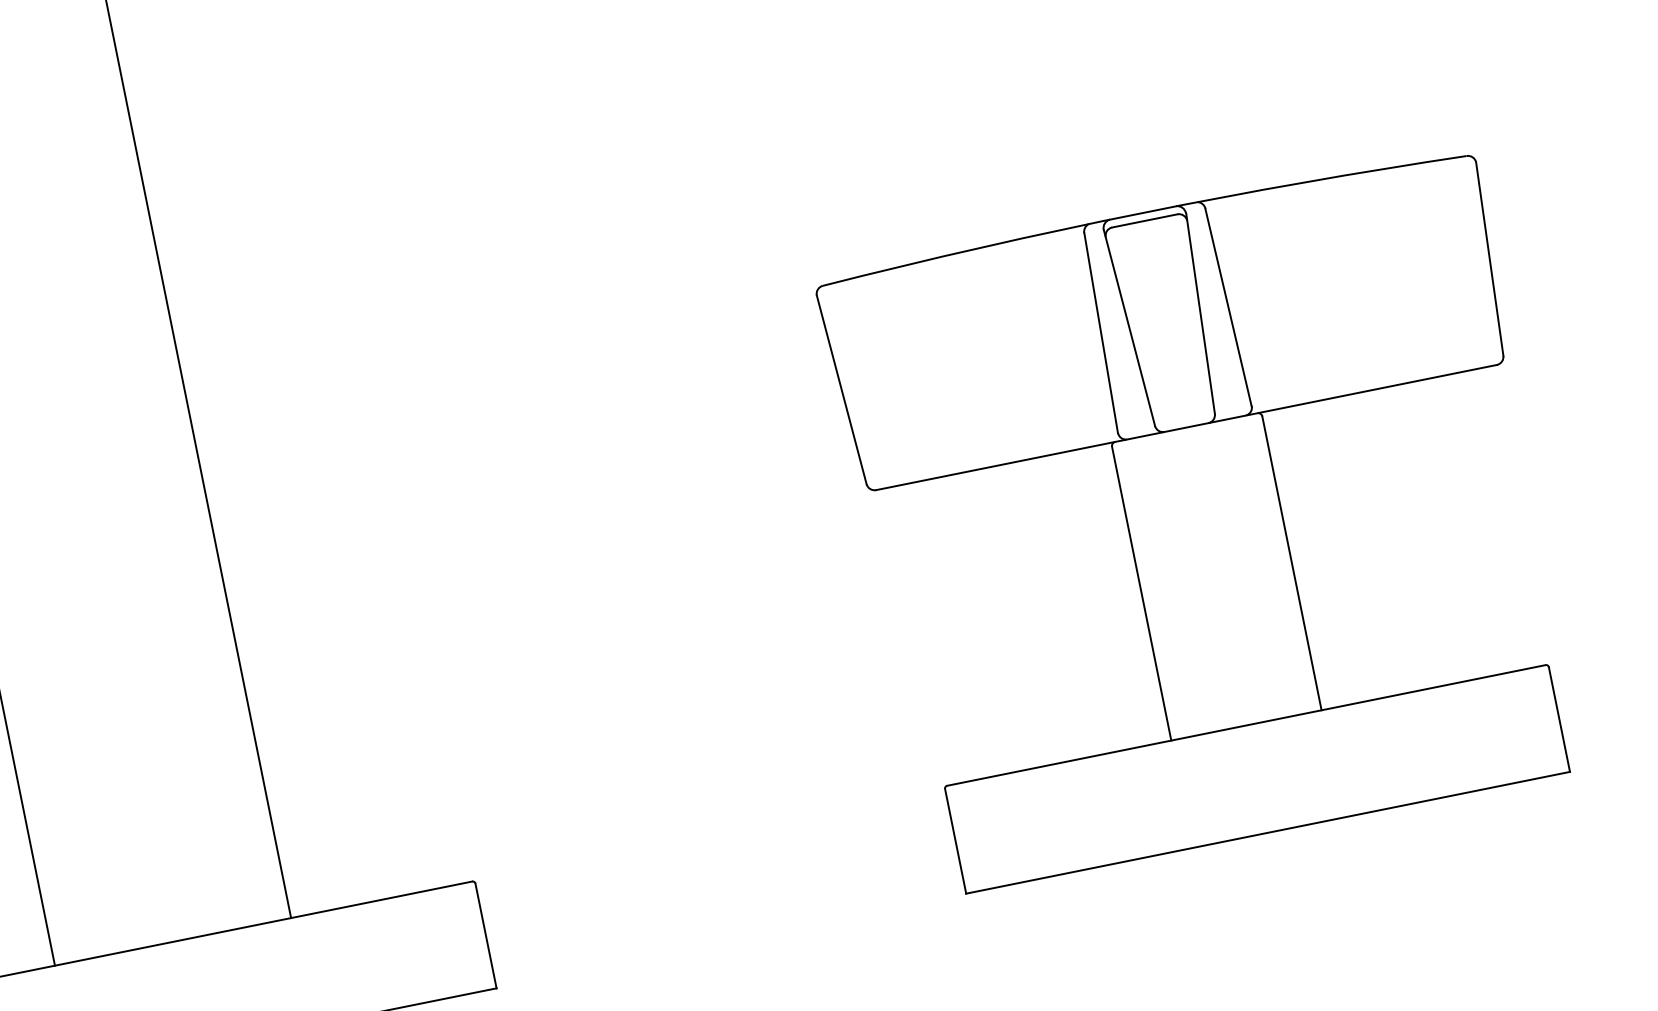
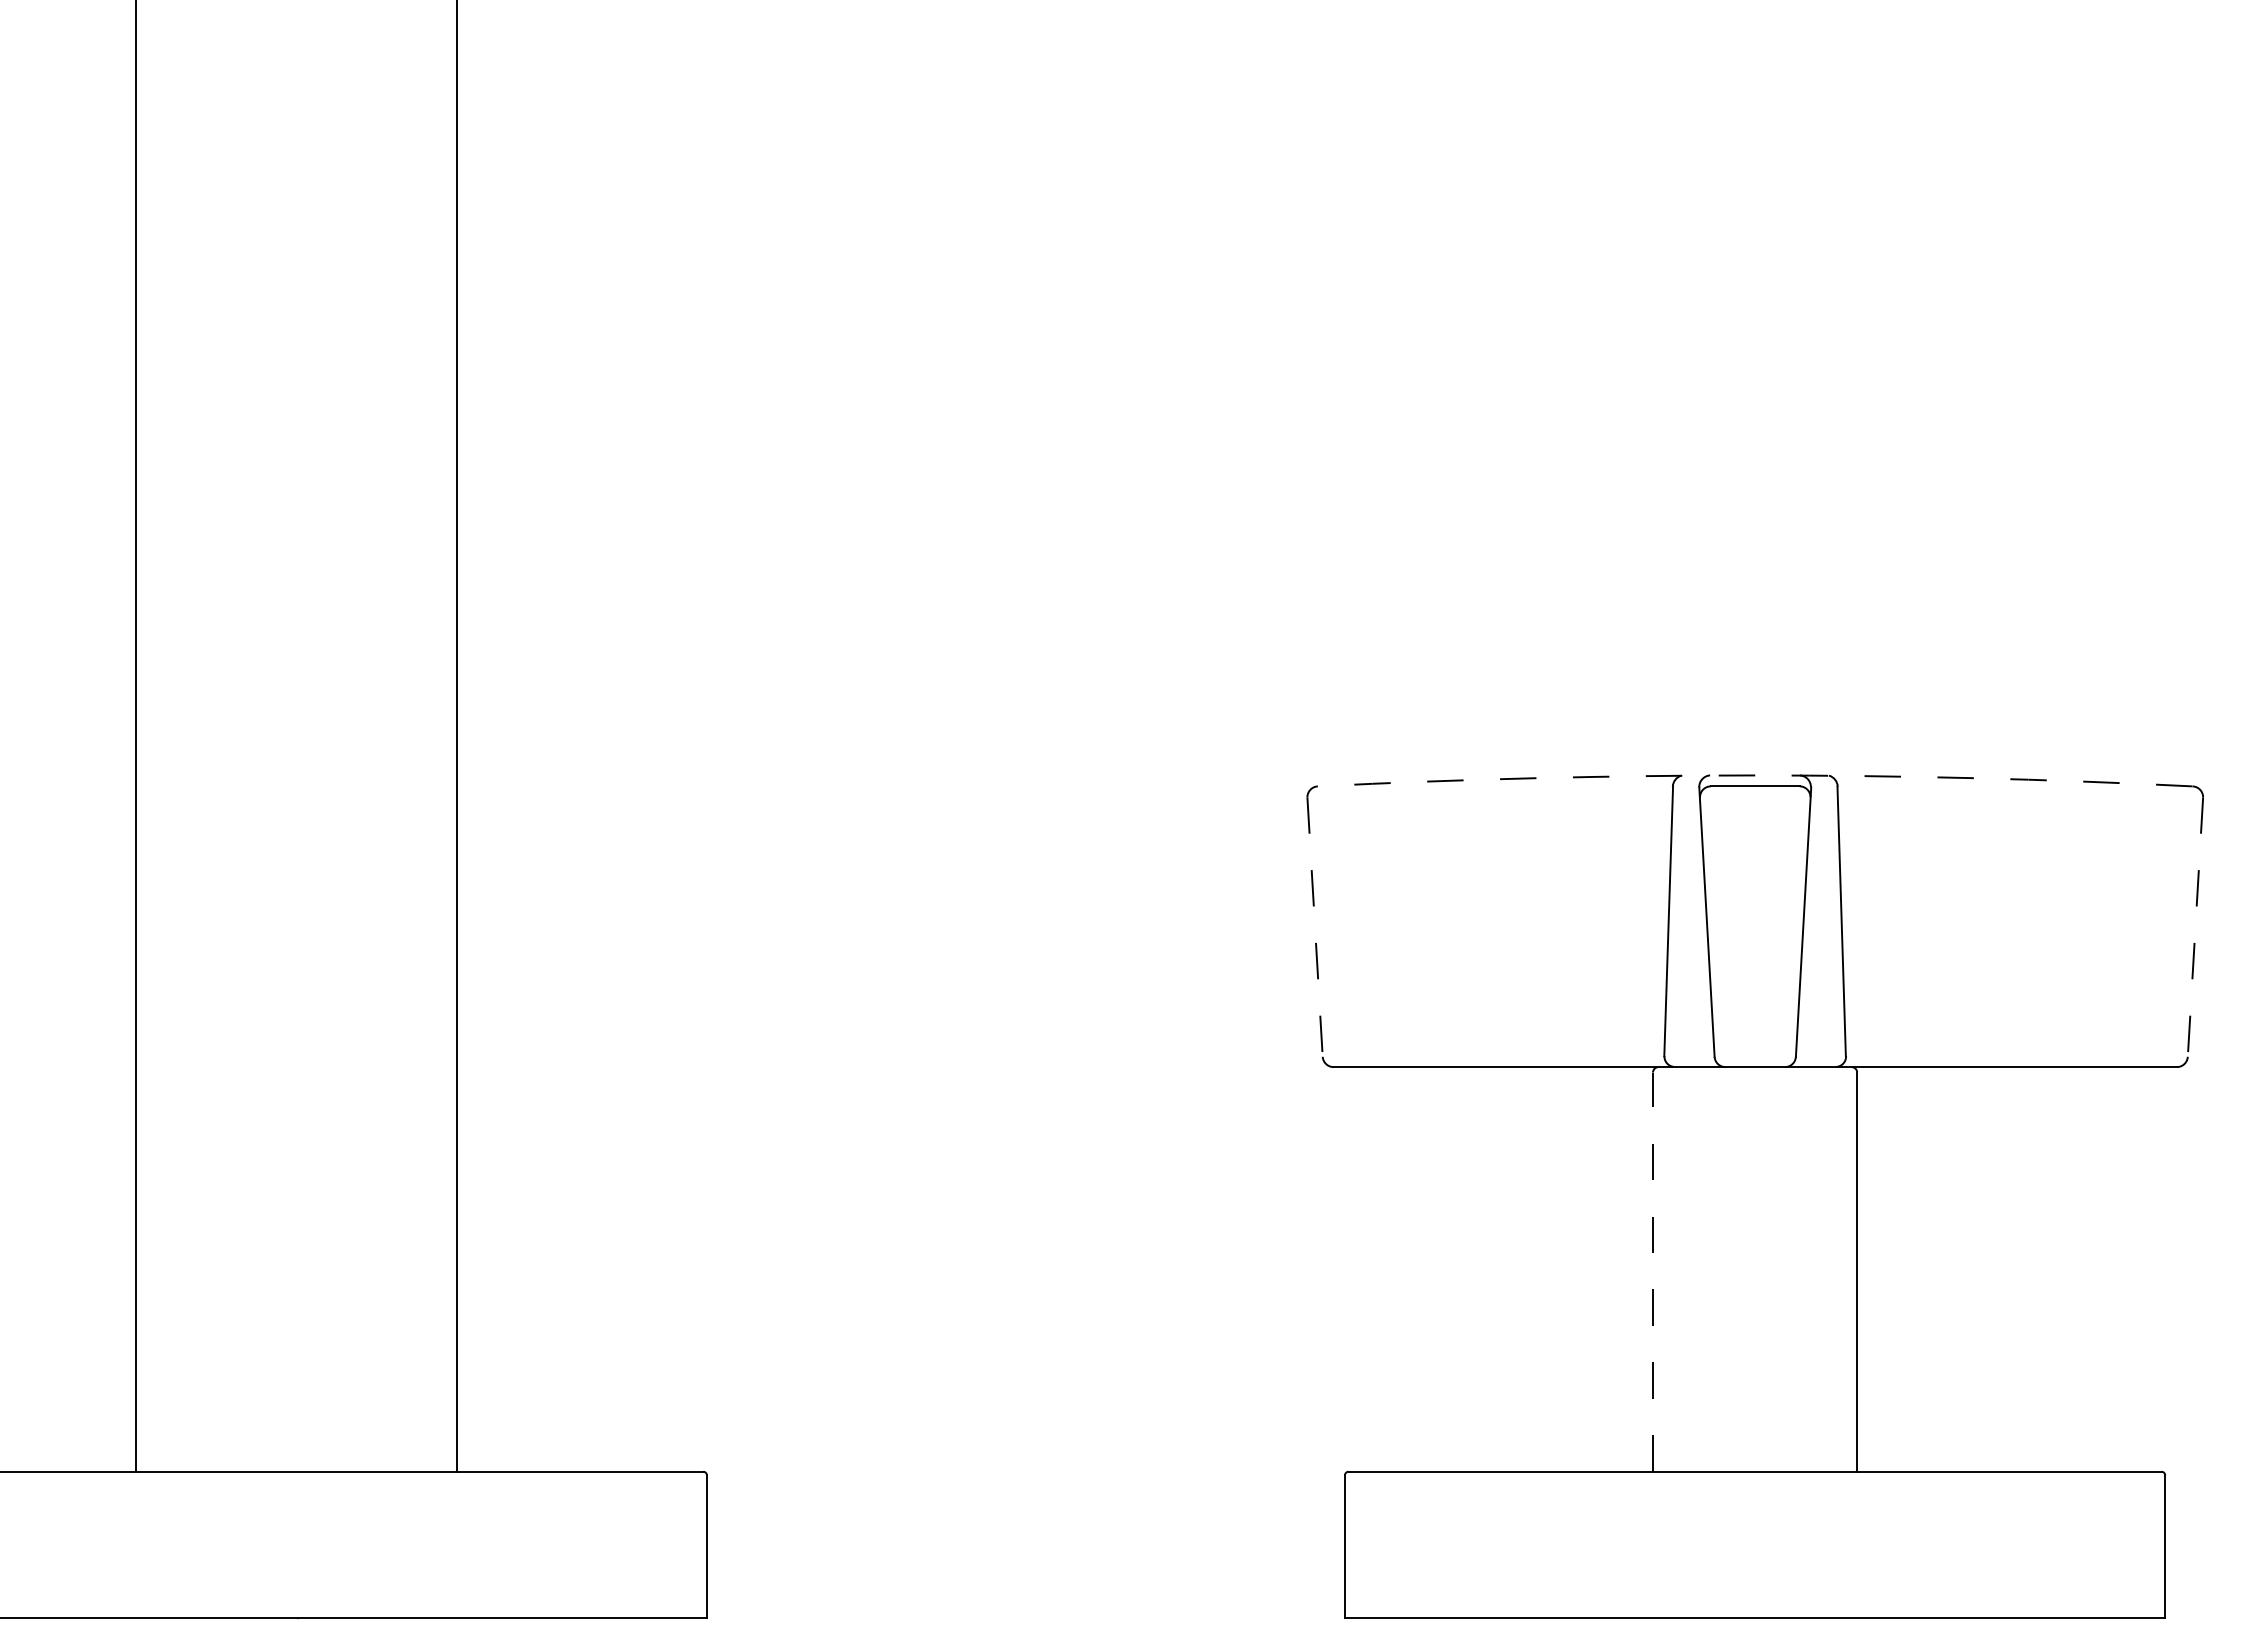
arc: (1143, 212) -> (1755, 775), solid -> dashed
line: (1489, 259) -> (2195, 927), solid -> dashed
line: (842, 390) -> (1315, 927), solid -> dashed
line: (1142, 593) -> (1653, 1272), solid -> dashed

